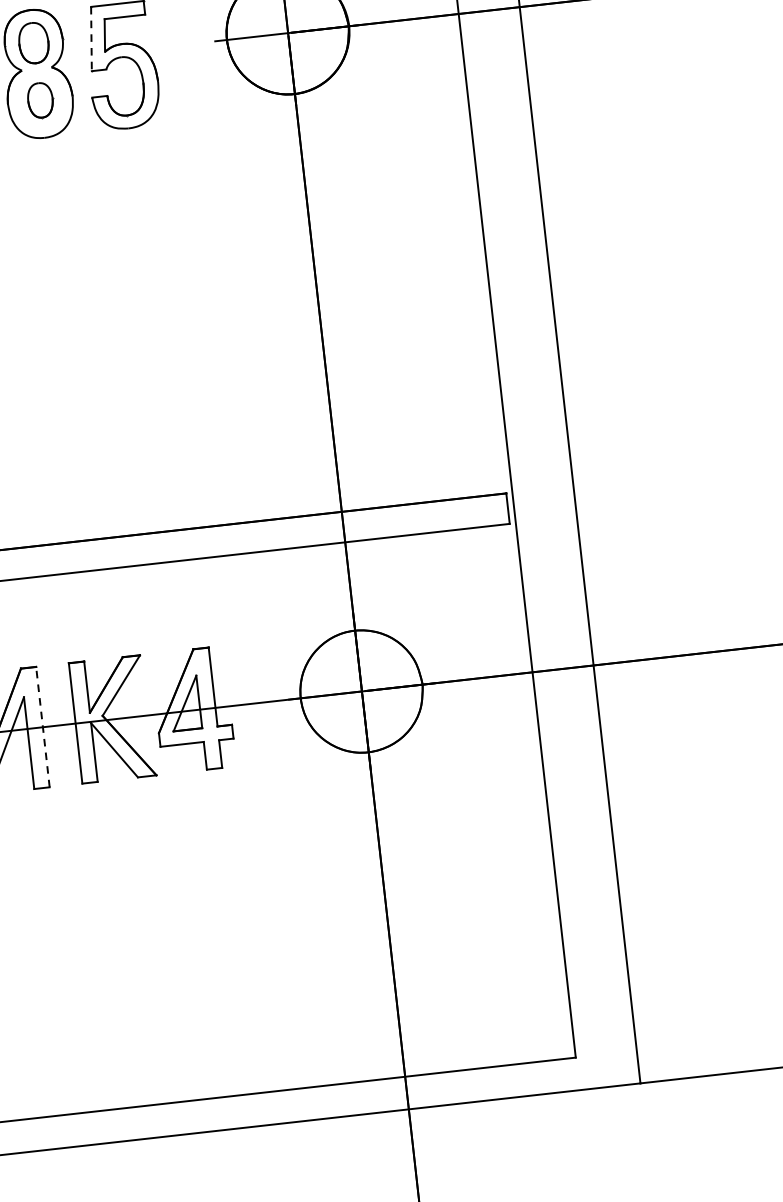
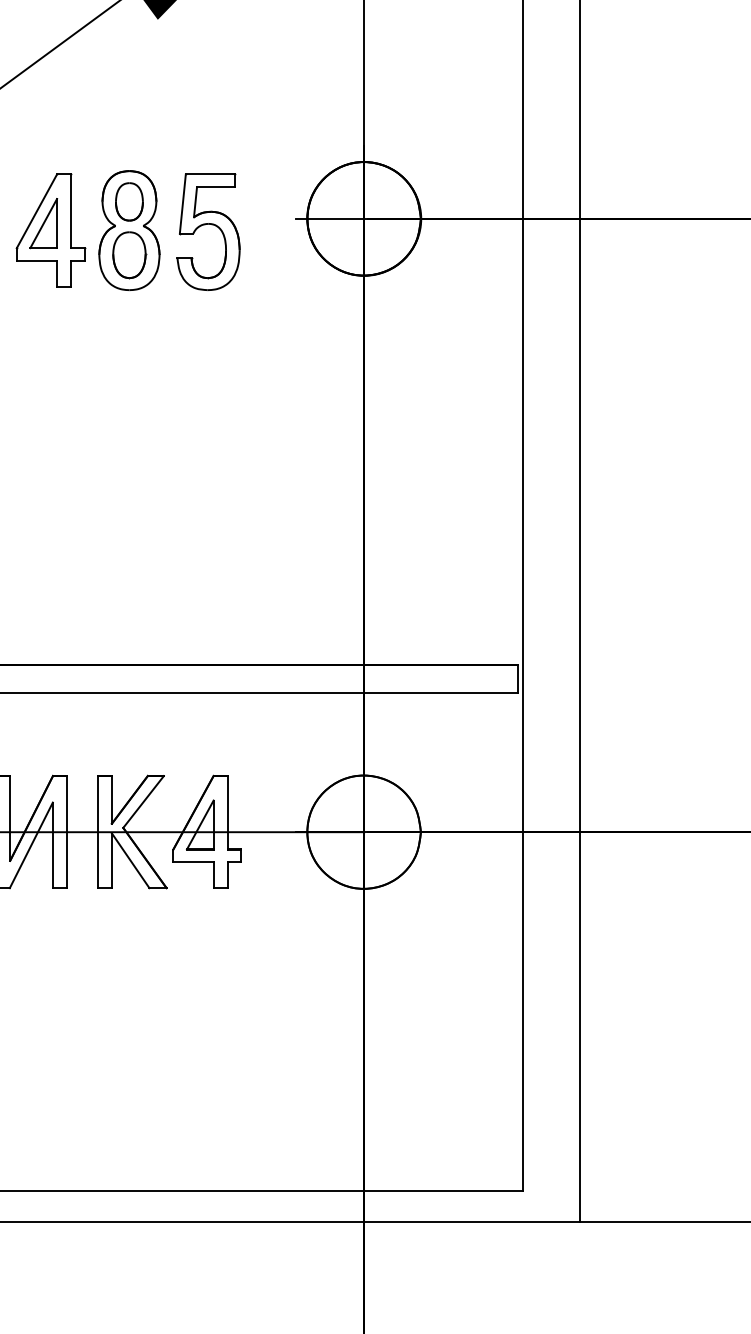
line: (91, 39) -> (182, 204), dashed -> solid
part: (40, 100) -> (129, 255), size x1.43
line: (43, 726) -> (67, 831), dashed -> solid

